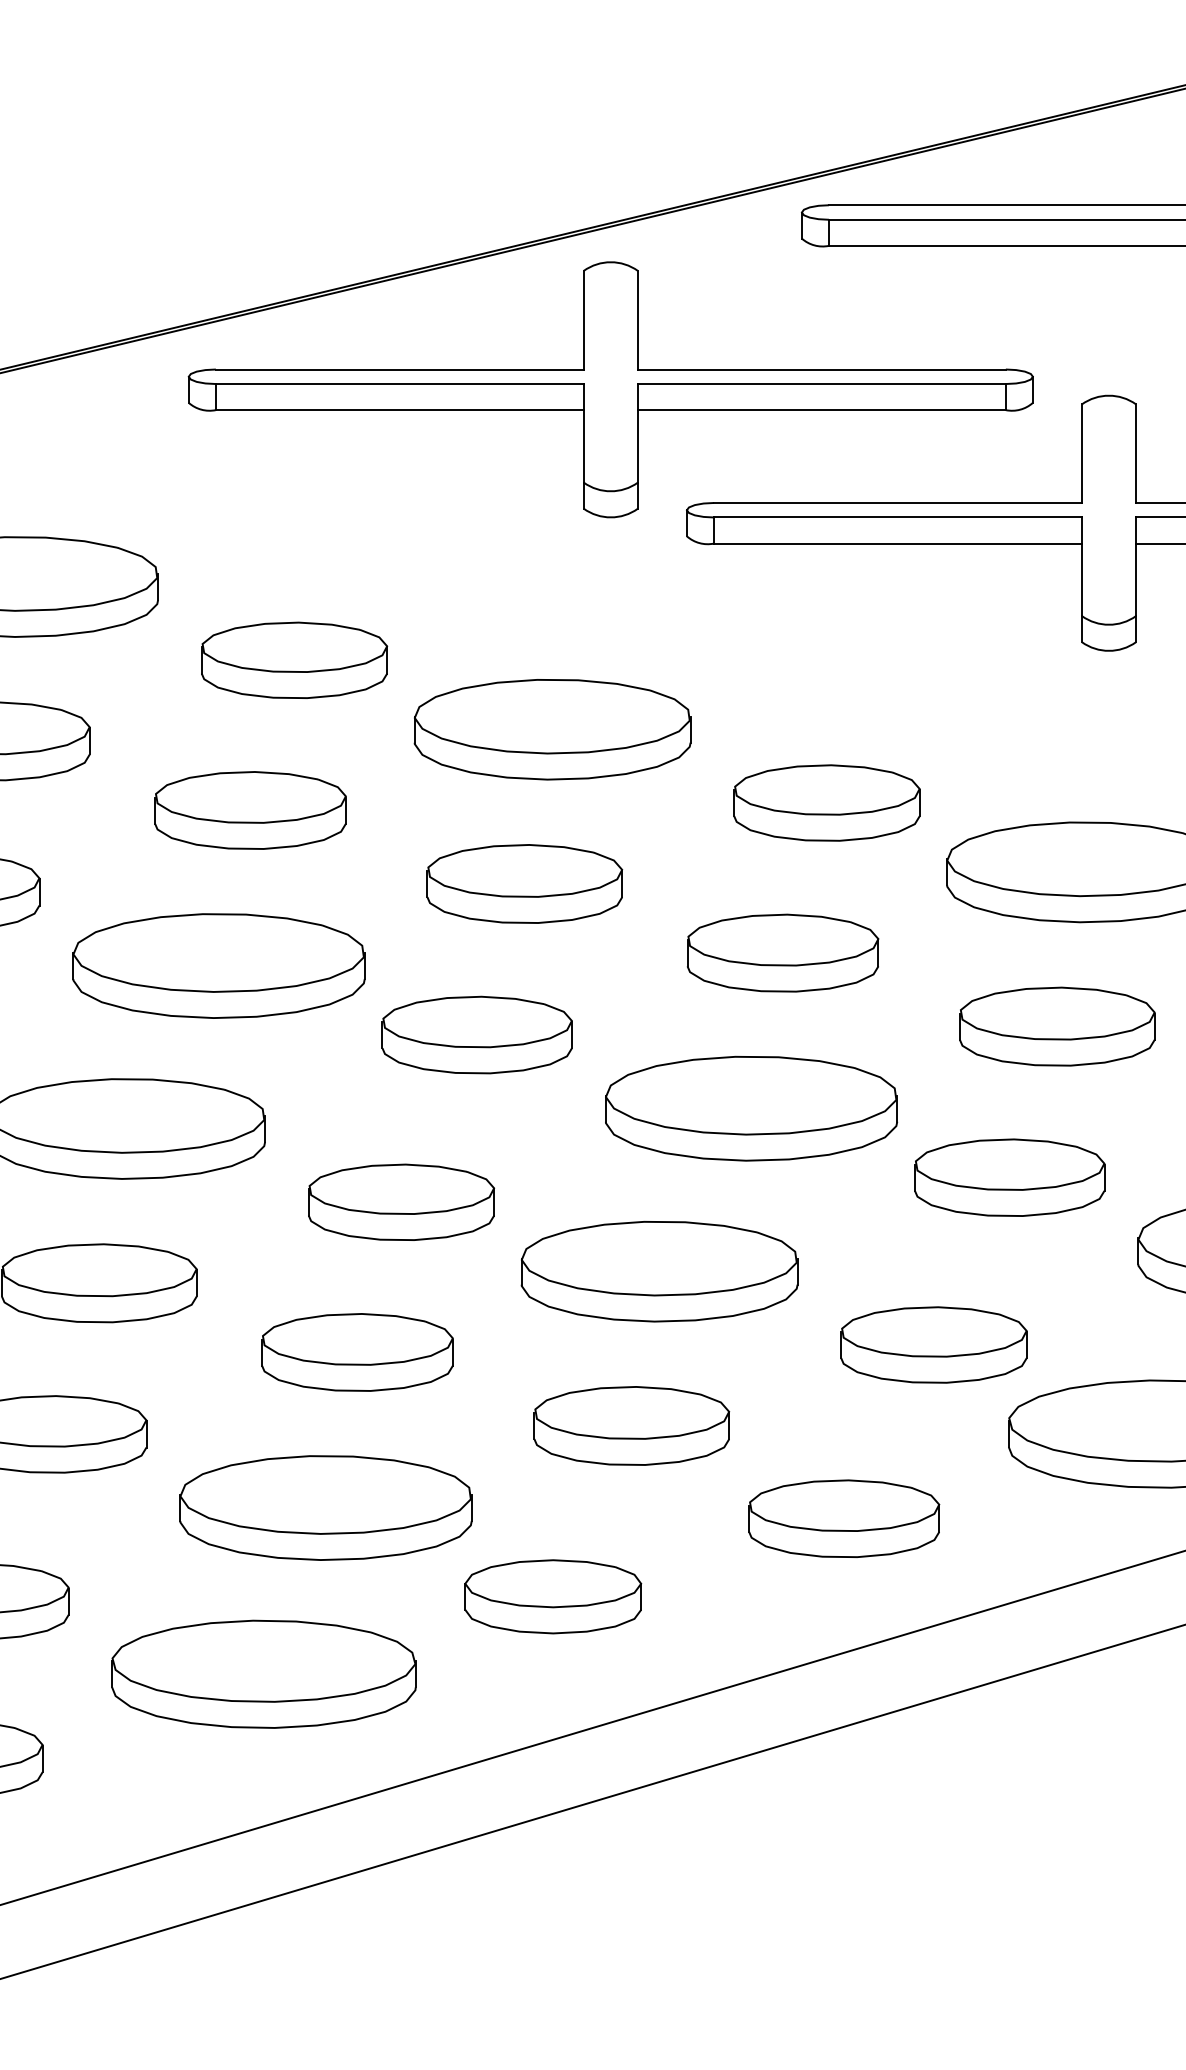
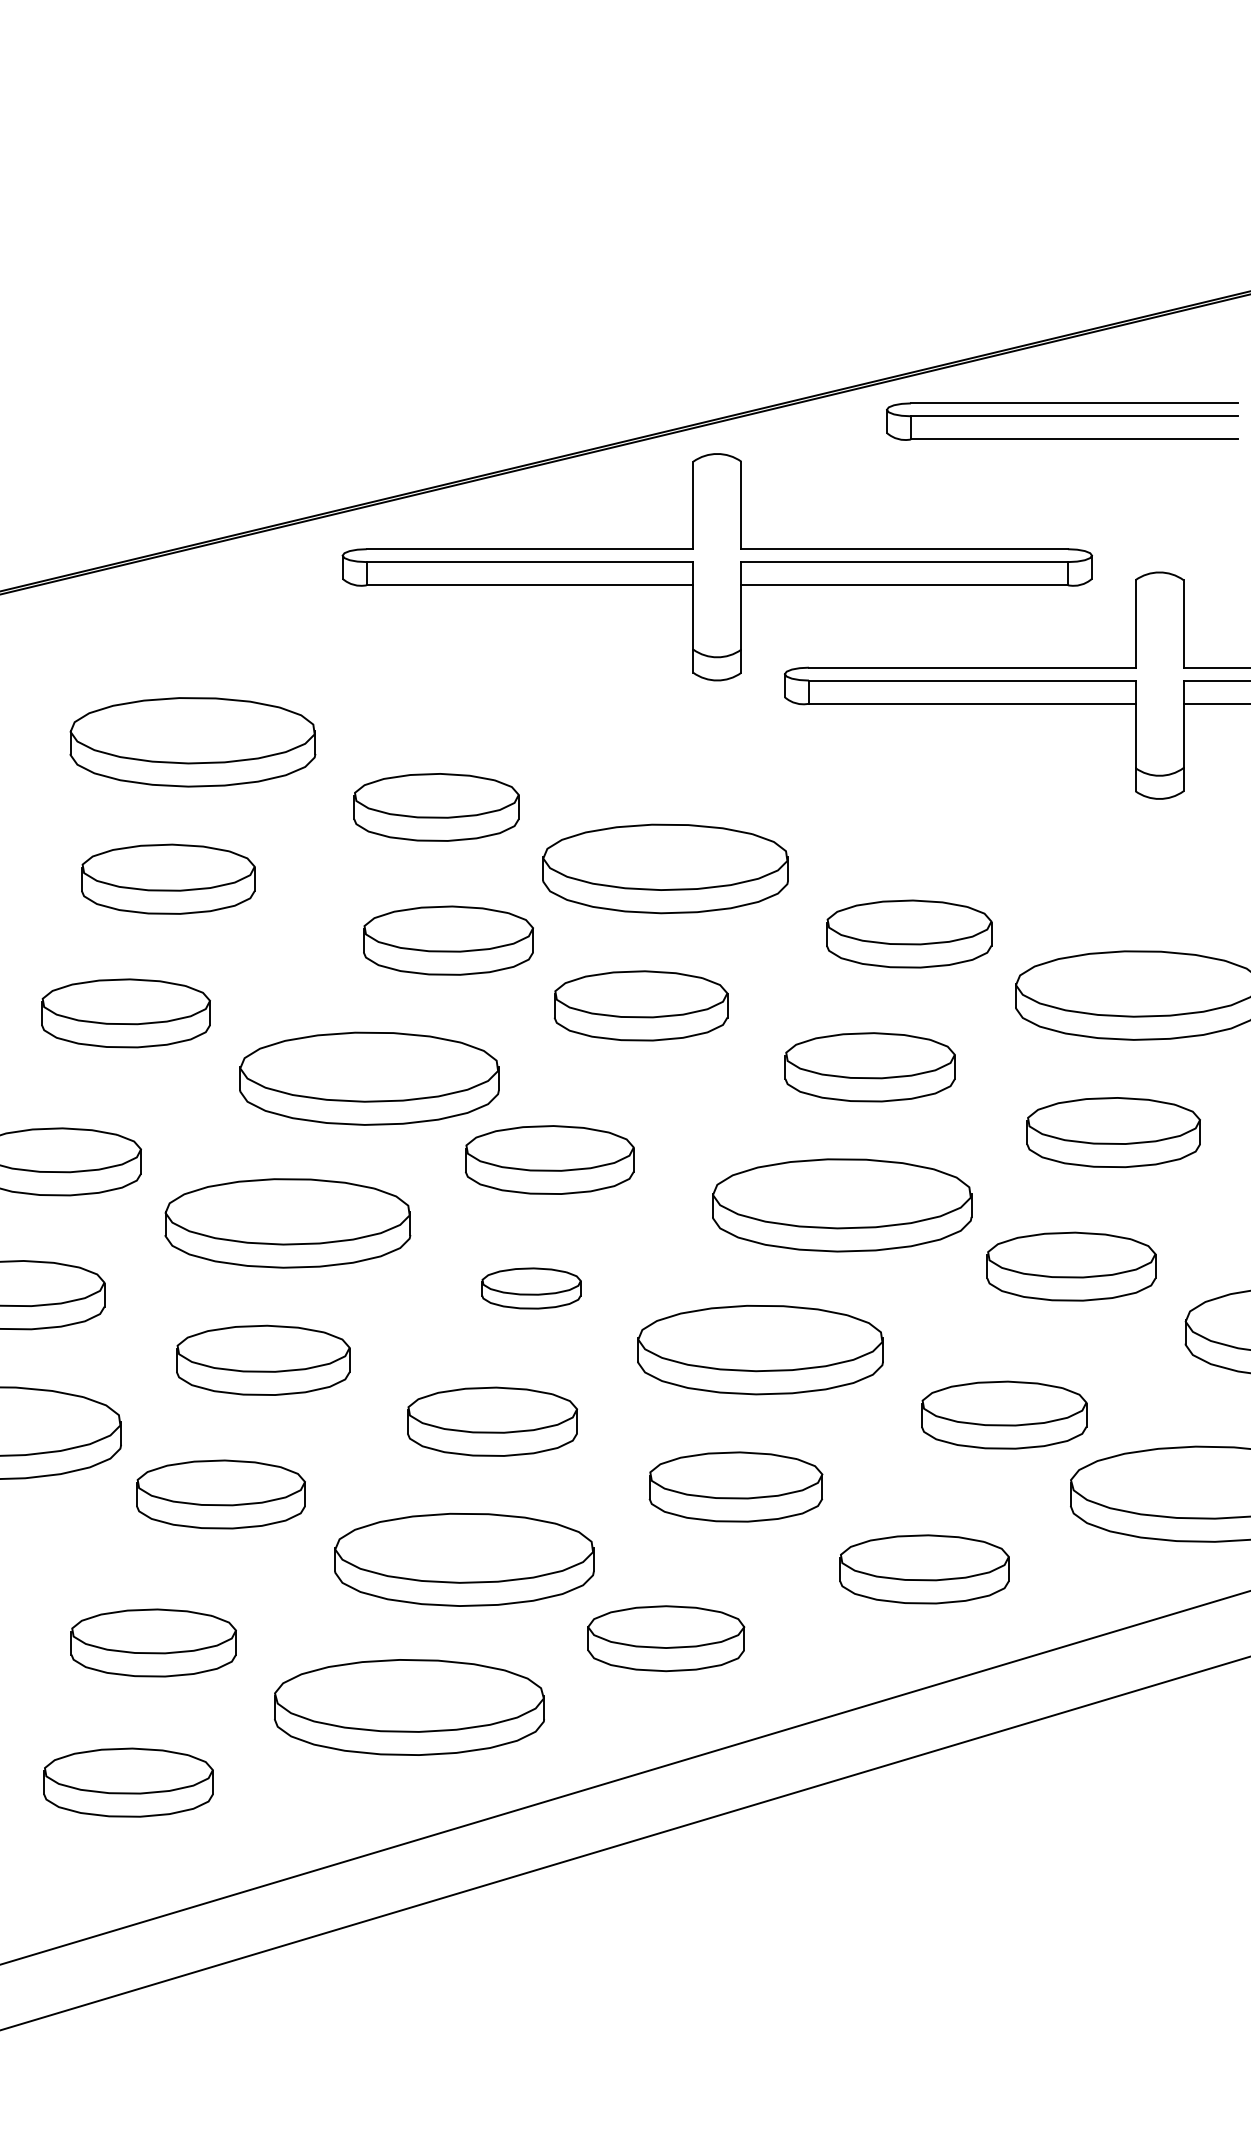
part: (250, 810) -> (448, 940), moved
part: (476, 1034) -> (549, 1159), moved
part: (401, 1202) -> (531, 1288), size x0.6

